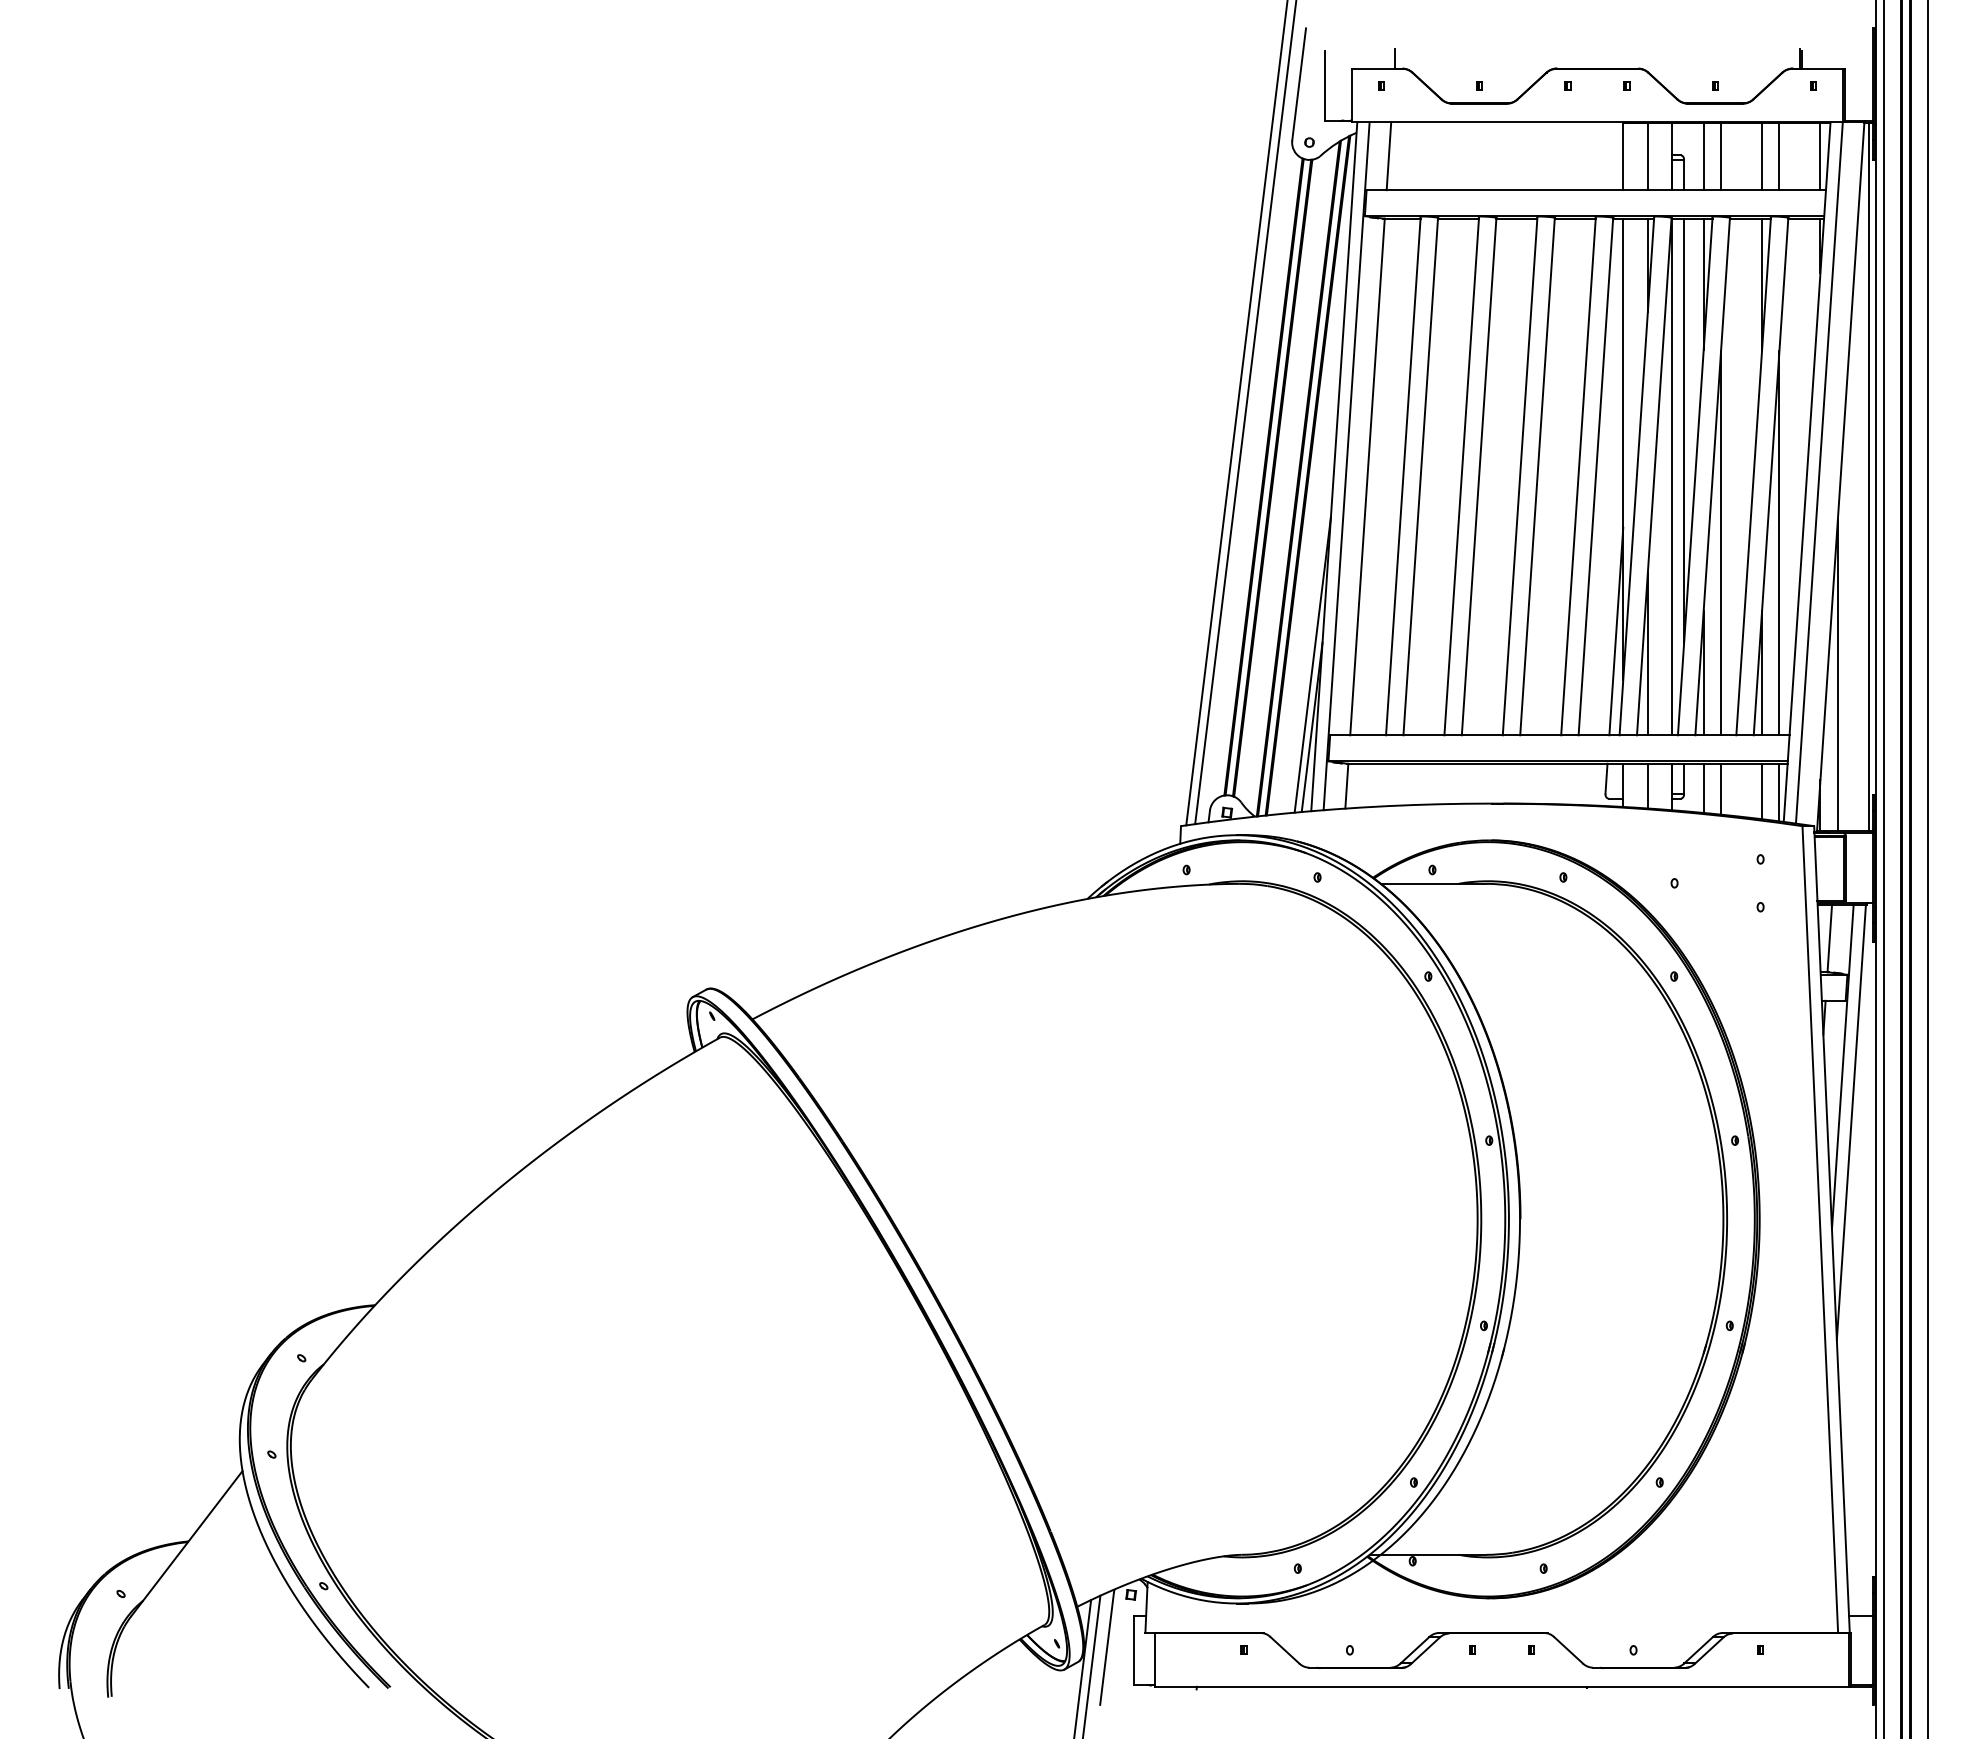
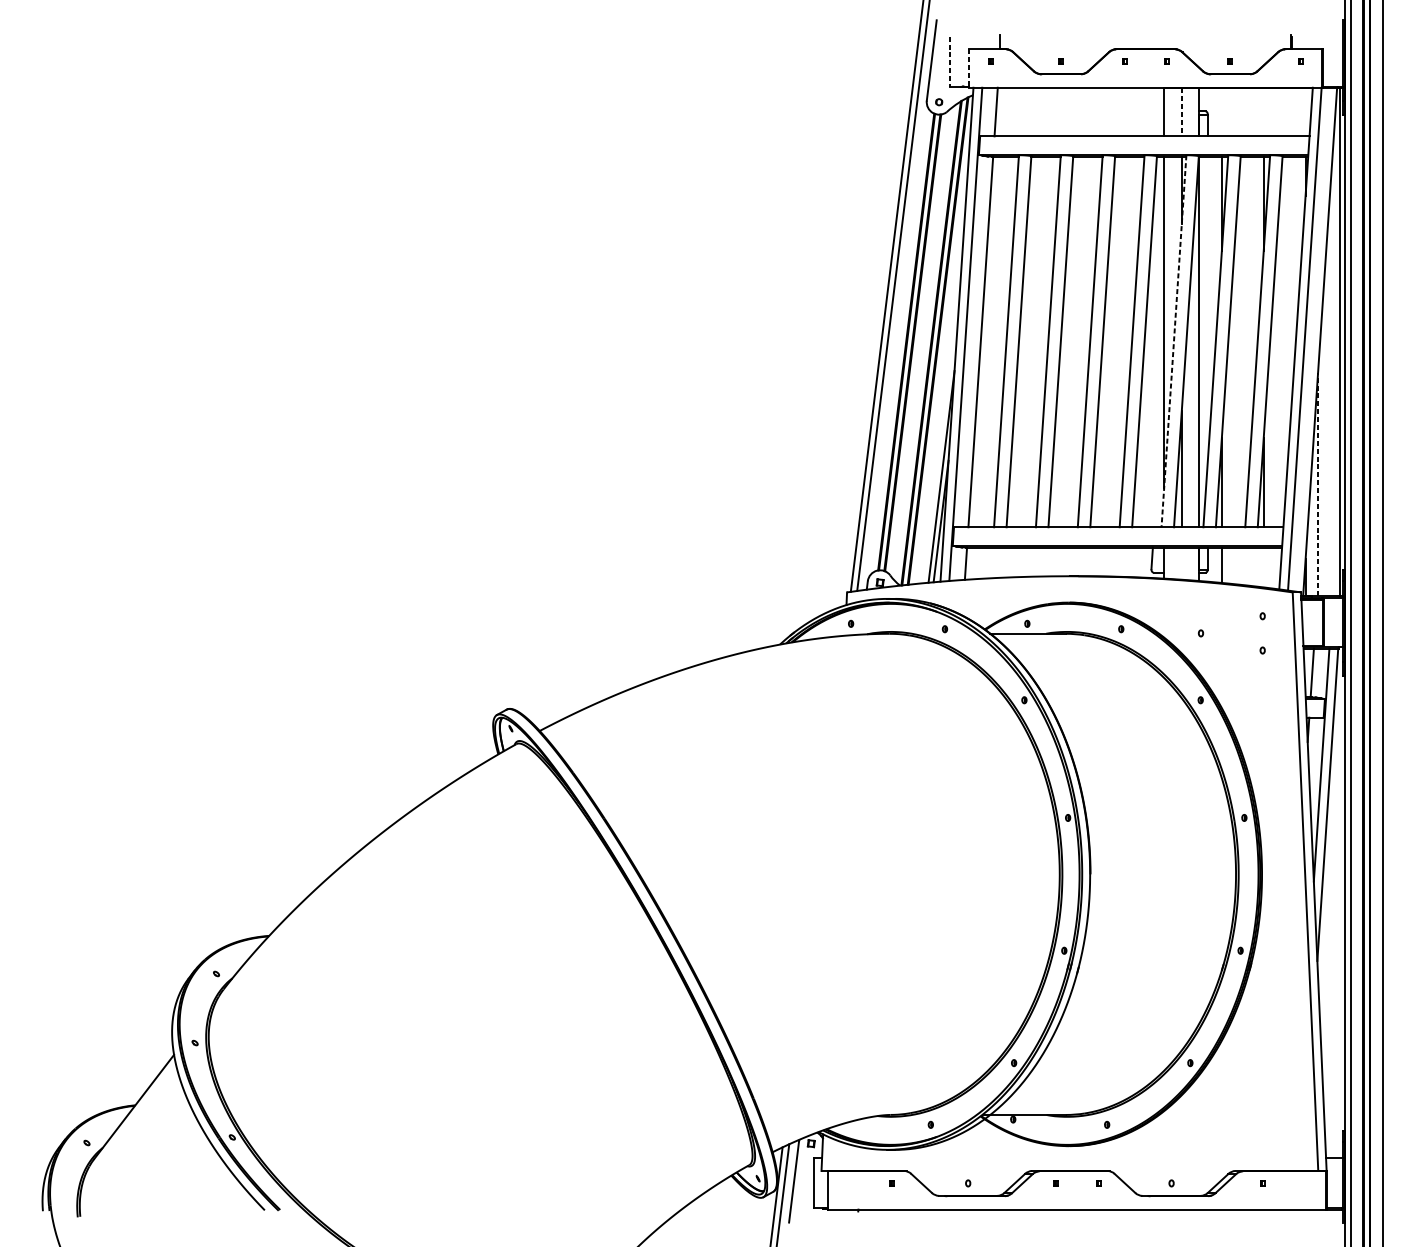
line: (1324, 85) -> (949, 61), solid -> dashed
line: (1351, 95) -> (969, 68), solid -> dashed
line: (1703, 156) -> (1221, 112), removed
line: (1721, 156) -> (1234, 112), removed
line: (1762, 156) -> (1264, 112), removed
line: (1779, 156) -> (1276, 112), removed
line: (1820, 156) -> (1305, 112), removed
line: (1647, 157) -> (1181, 112), solid -> dashed
line: (1684, 430) -> (1208, 308), removed
line: (1636, 475) -> (1173, 340), solid -> dashed
line: (1721, 542) -> (1234, 389), removed
line: (1779, 542) -> (1276, 389), removed
line: (1616, 631) -> (1159, 452), removed
line: (1837, 674) -> (1317, 483), solid -> dashed
line: (1647, 785) -> (1181, 563), removed
line: (1721, 788) -> (1234, 565), removed
line: (1762, 791) -> (1264, 567), removed
line: (1779, 792) -> (1276, 568), removed

